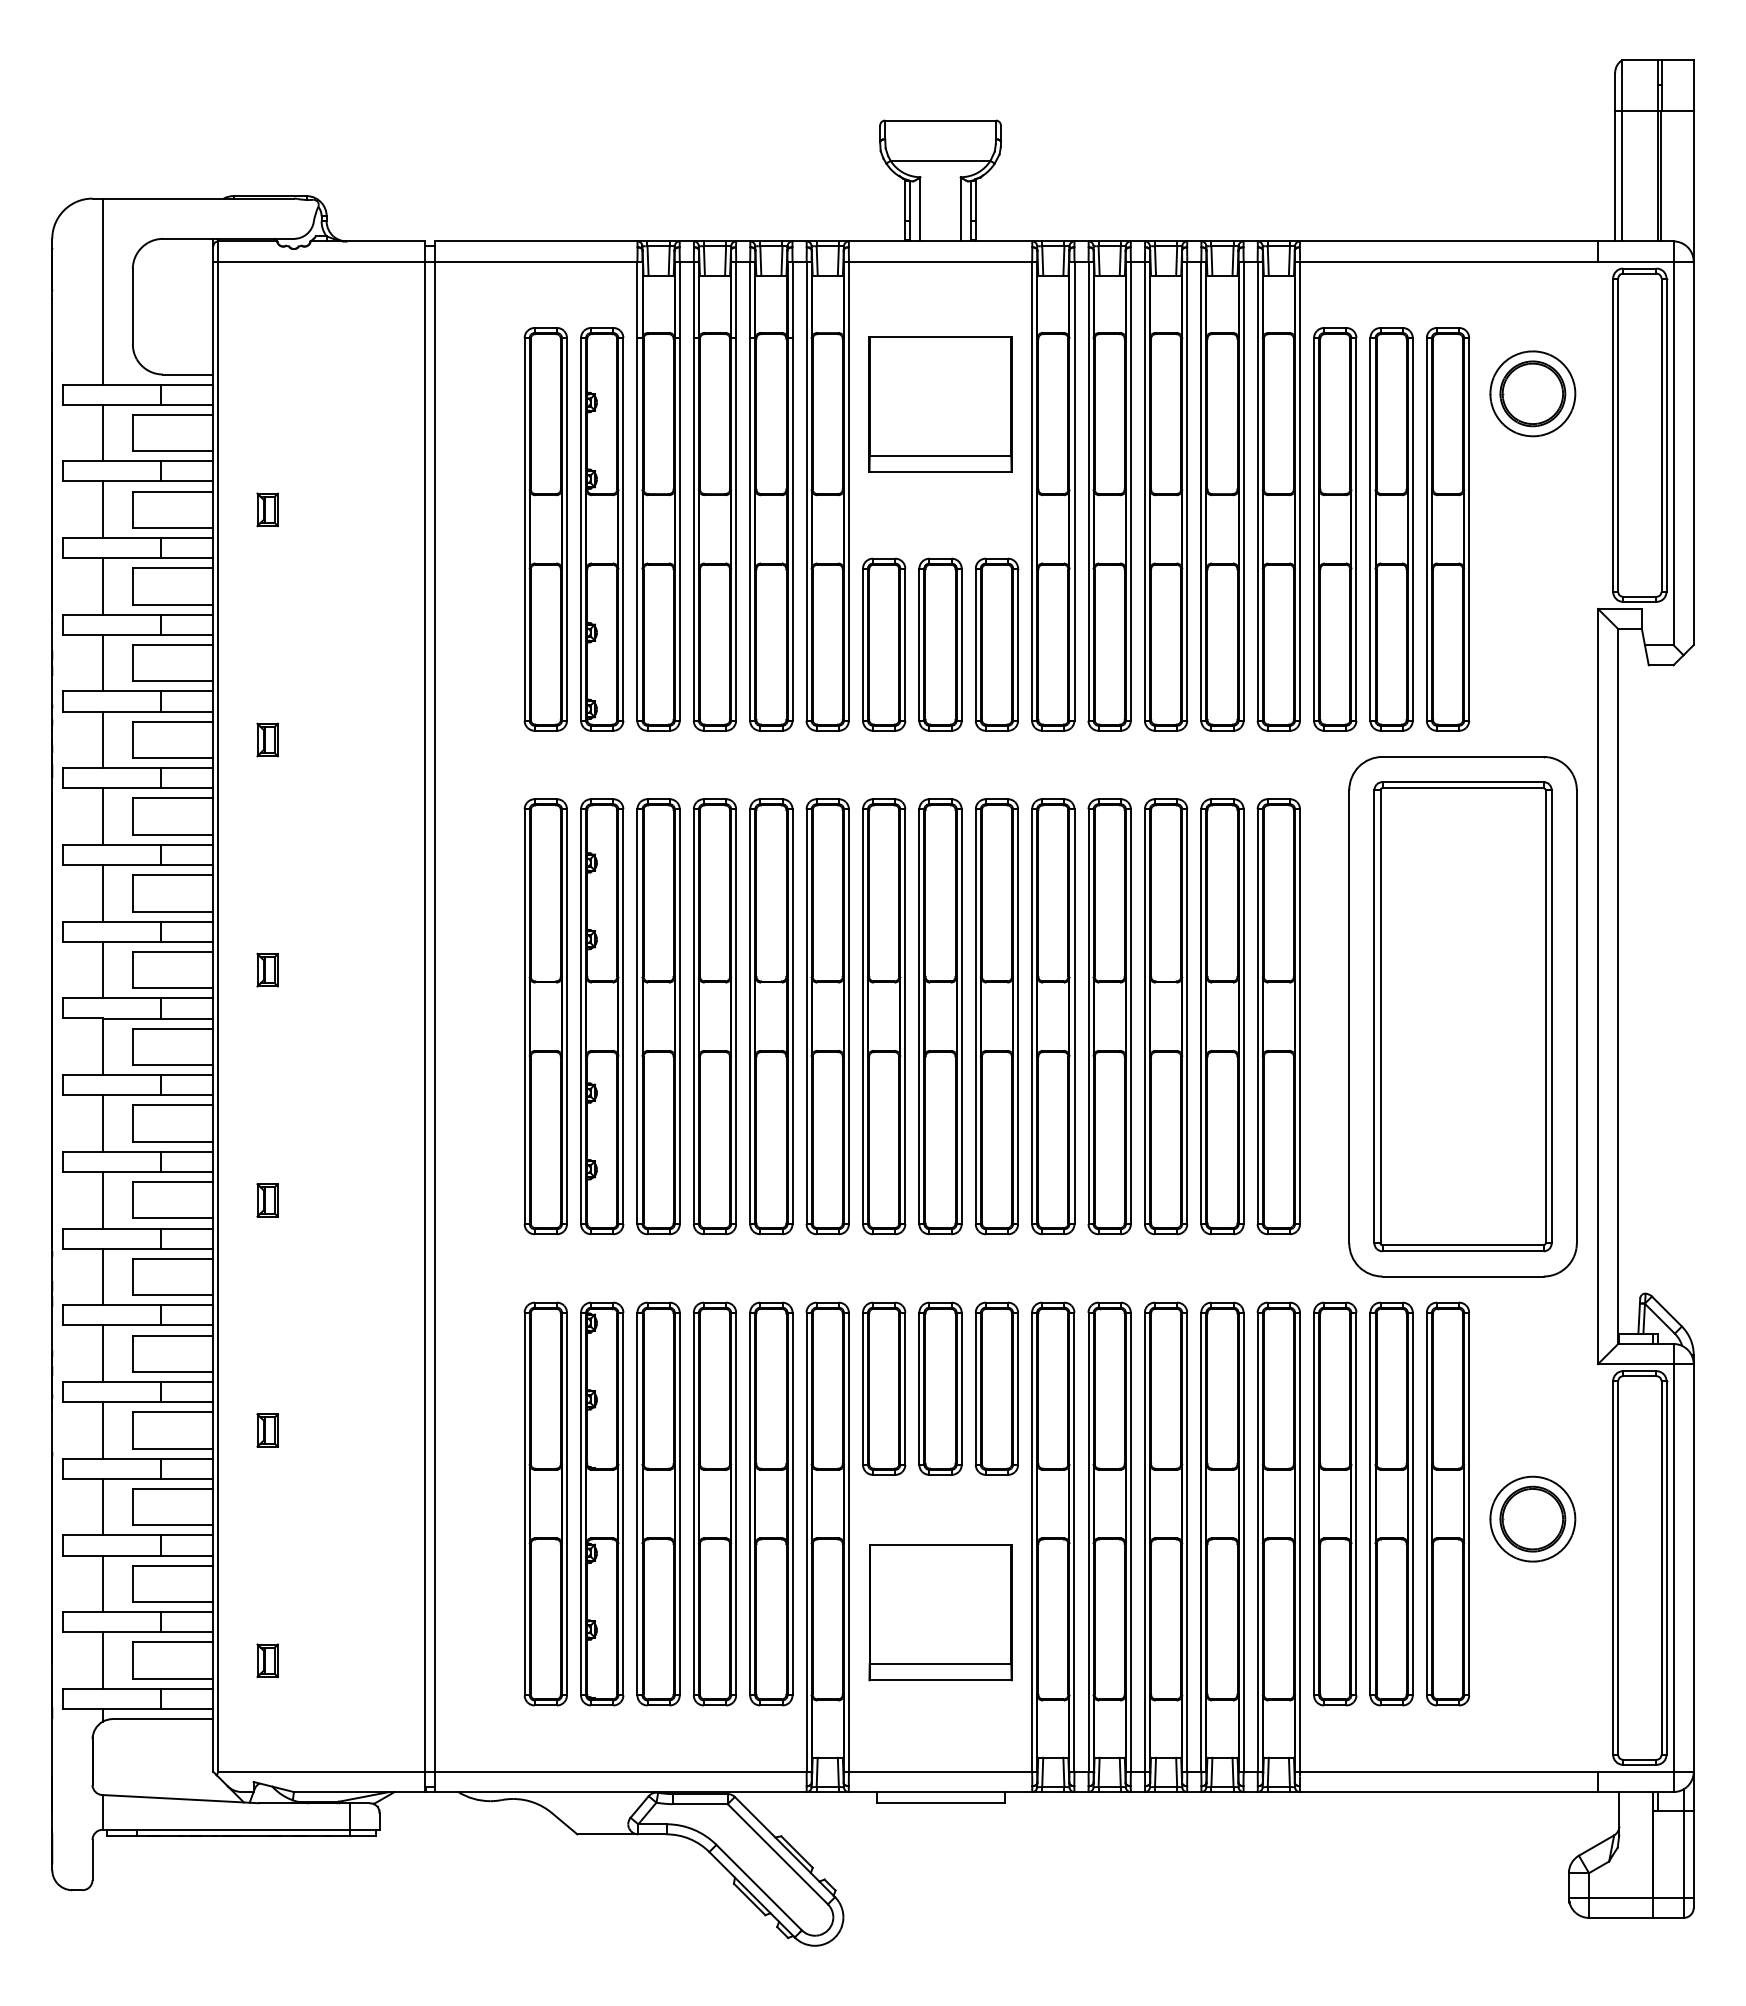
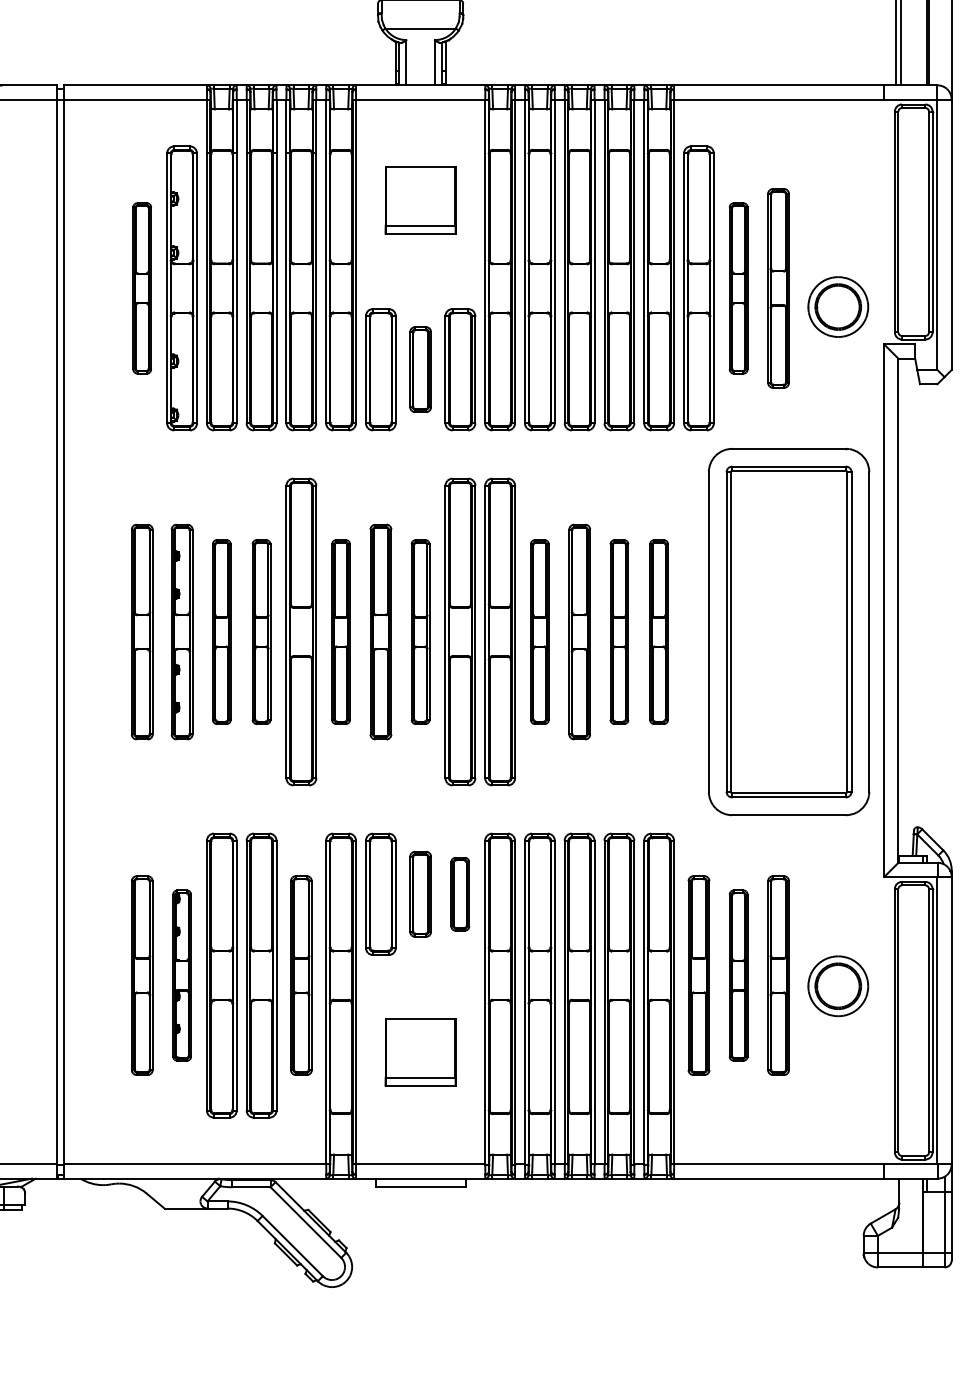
part: (1532, 393) -> (838, 306), moved
part: (940, 404) -> (420, 200), size x0.7
part: (545, 529) -> (142, 288), size x0.6
part: (1391, 529) -> (738, 288), size x0.6
part: (1448, 529) -> (778, 288), size x0.7
part: (940, 644) -> (420, 369), size x0.7
part: (545, 1016) -> (142, 631), size x0.7
part: (602, 1016) -> (182, 631), size x0.7
part: (658, 1016) -> (221, 631), size x0.6
part: (714, 1016) -> (261, 631), size x0.6
part: (827, 1016) -> (340, 631), size x0.6
part: (884, 1016) -> (381, 631), size x0.7
part: (940, 1016) -> (420, 631), size x0.6
part: (1109, 1016) -> (539, 631), size x0.6
part: (1166, 1016) -> (579, 631), size x0.7
part: (1222, 1016) -> (619, 631), size x0.6
part: (1278, 1016) -> (658, 631), size x0.6
part: (940, 1388) -> (420, 894), size x0.7
part: (996, 1388) -> (460, 894), size x0.6
part: (545, 1503) -> (142, 975), size x0.7
part: (602, 1503) -> (182, 975), size x0.6
part: (771, 1503) -> (301, 975), size x0.7
part: (1335, 1503) -> (699, 975), size x0.7
part: (1391, 1503) -> (738, 975), size x0.6
part: (1448, 1503) -> (778, 975), size x0.7
part: (940, 1612) -> (420, 1052), size x0.7

